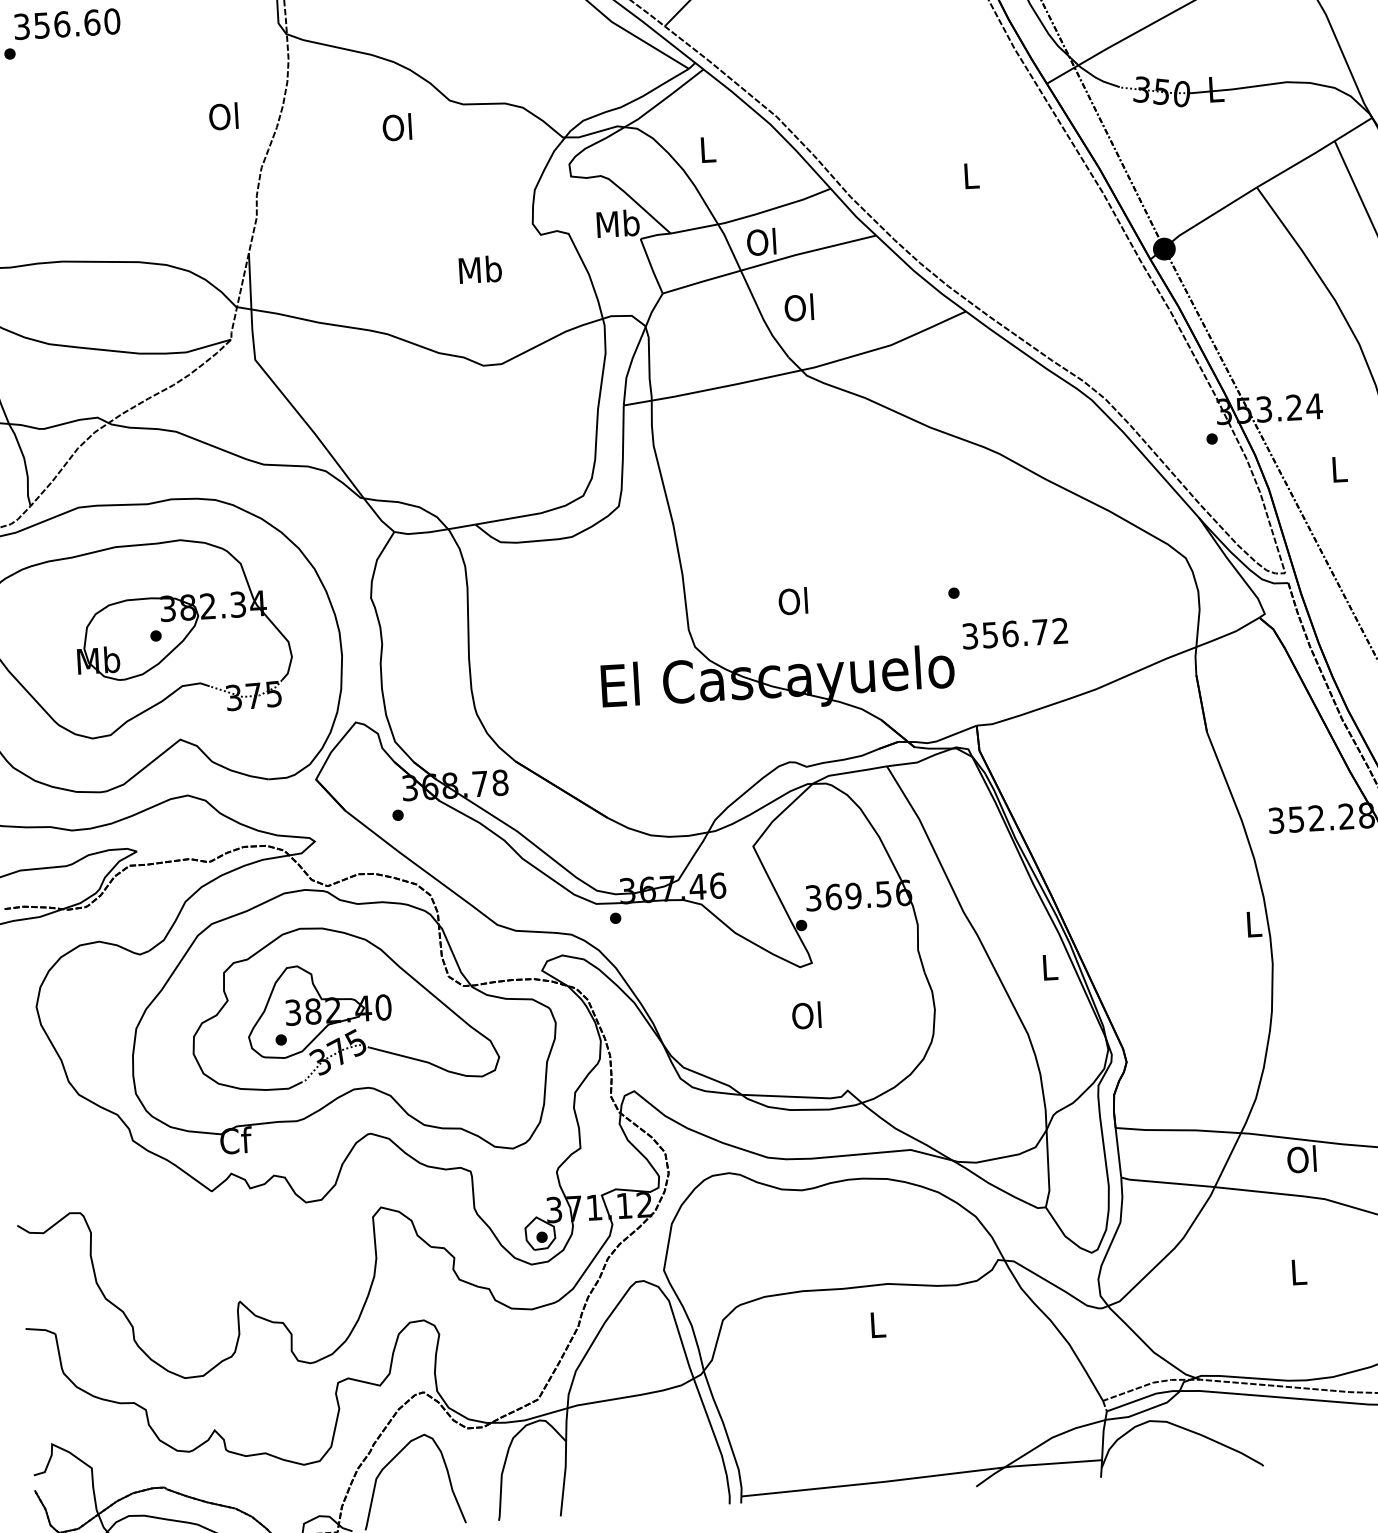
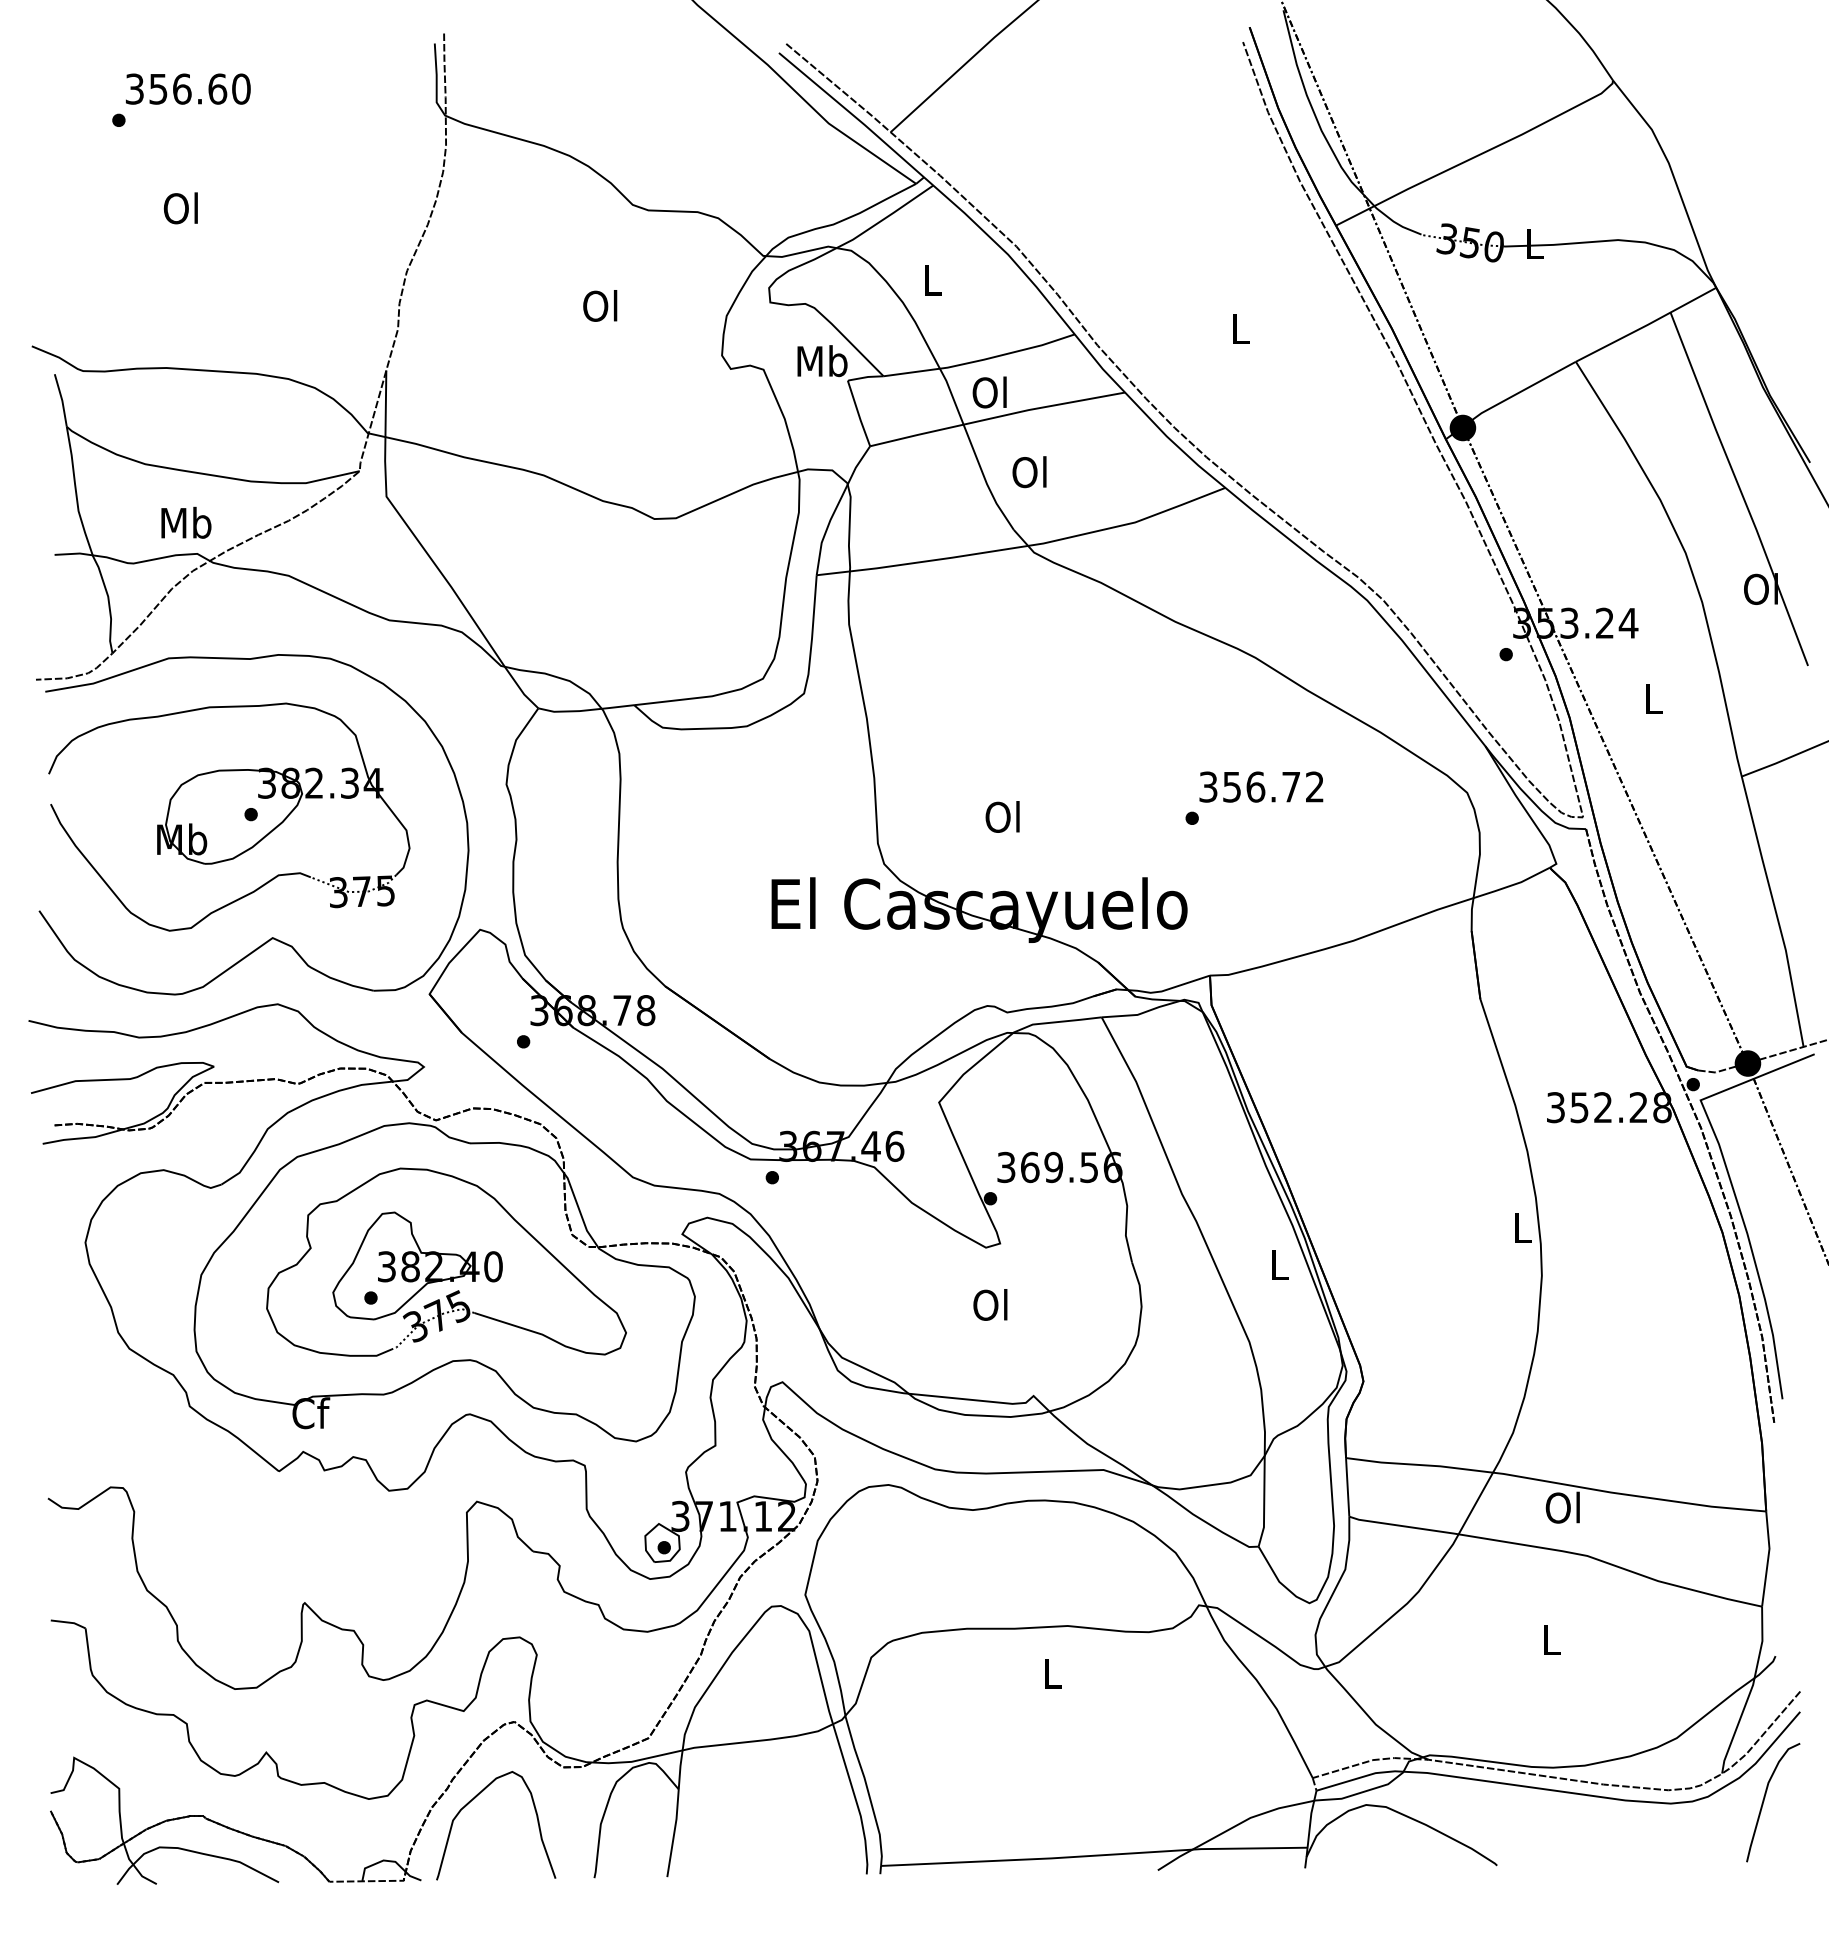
text: (223, 116) -> (180, 208), moved
text: (397, 127) -> (600, 305), moved
text: (480, 269) -> (186, 522), moved
text: (1015, 633) -> (1261, 786), moved

